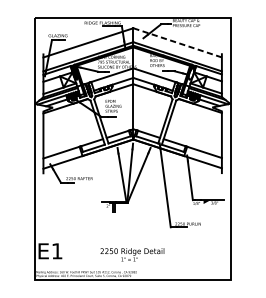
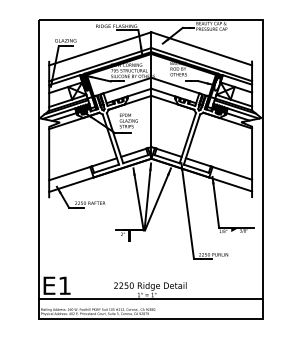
line: (177, 42) -> (201, 48), dashed -> solid
line: (132, 263) -> (150, 299), added

